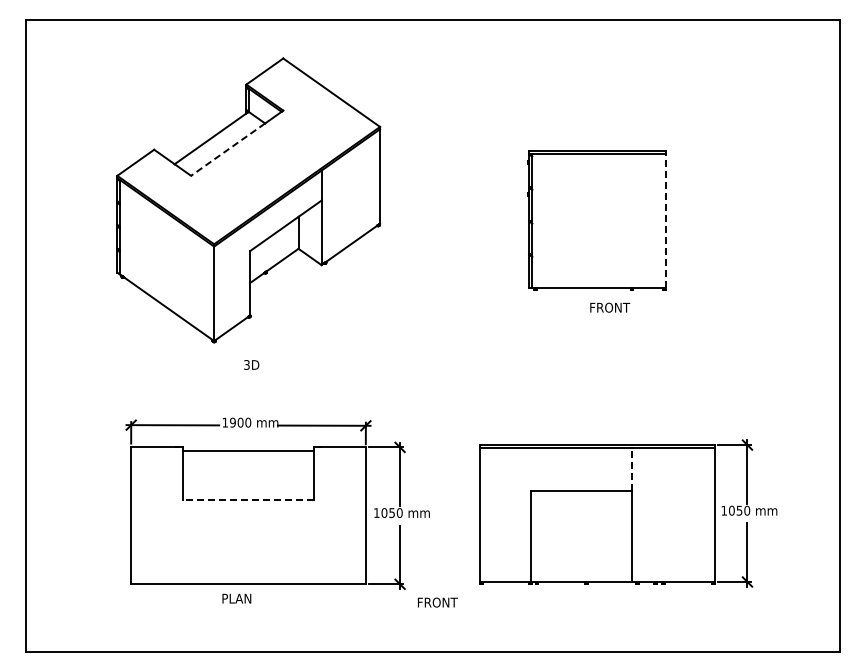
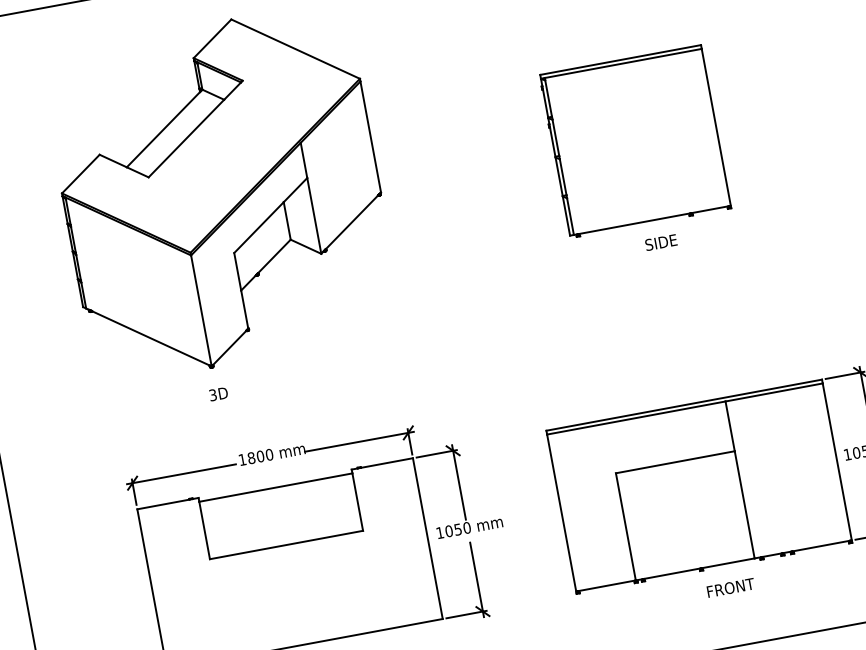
line: (227, 149) -> (185, 138), dashed -> solid
line: (666, 221) -> (716, 127), dashed -> solid
text: (609, 307) -> (668, 240), FRONT -> SIDE
text: (251, 364) -> (218, 393), moved
text: (232, 422) -> (250, 458), 1900 -> 1800
line: (631, 469) -> (729, 426), dashed -> solid
line: (248, 499) -> (286, 544), dashed -> solid
text: (437, 602) -> (730, 587), moved

